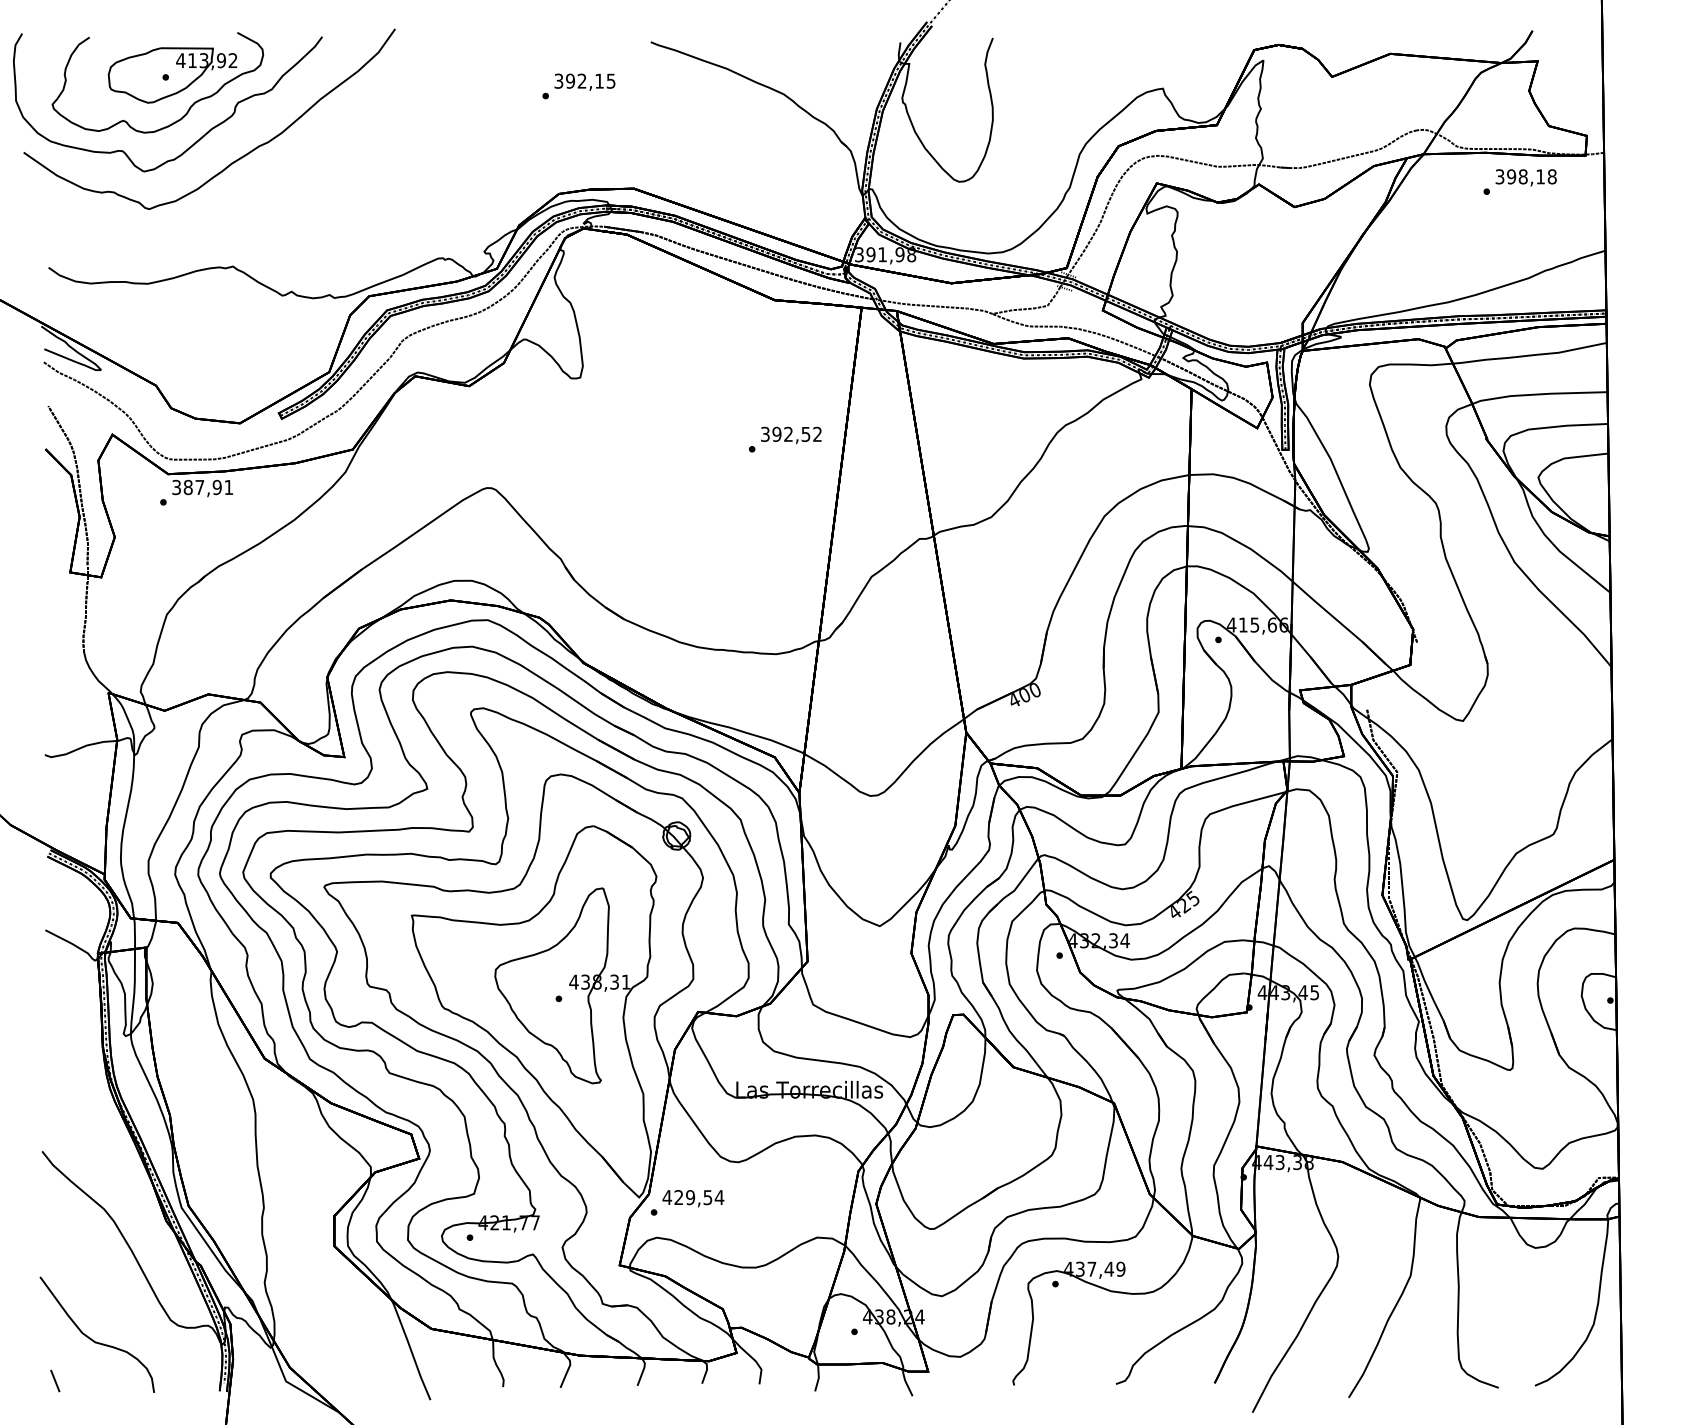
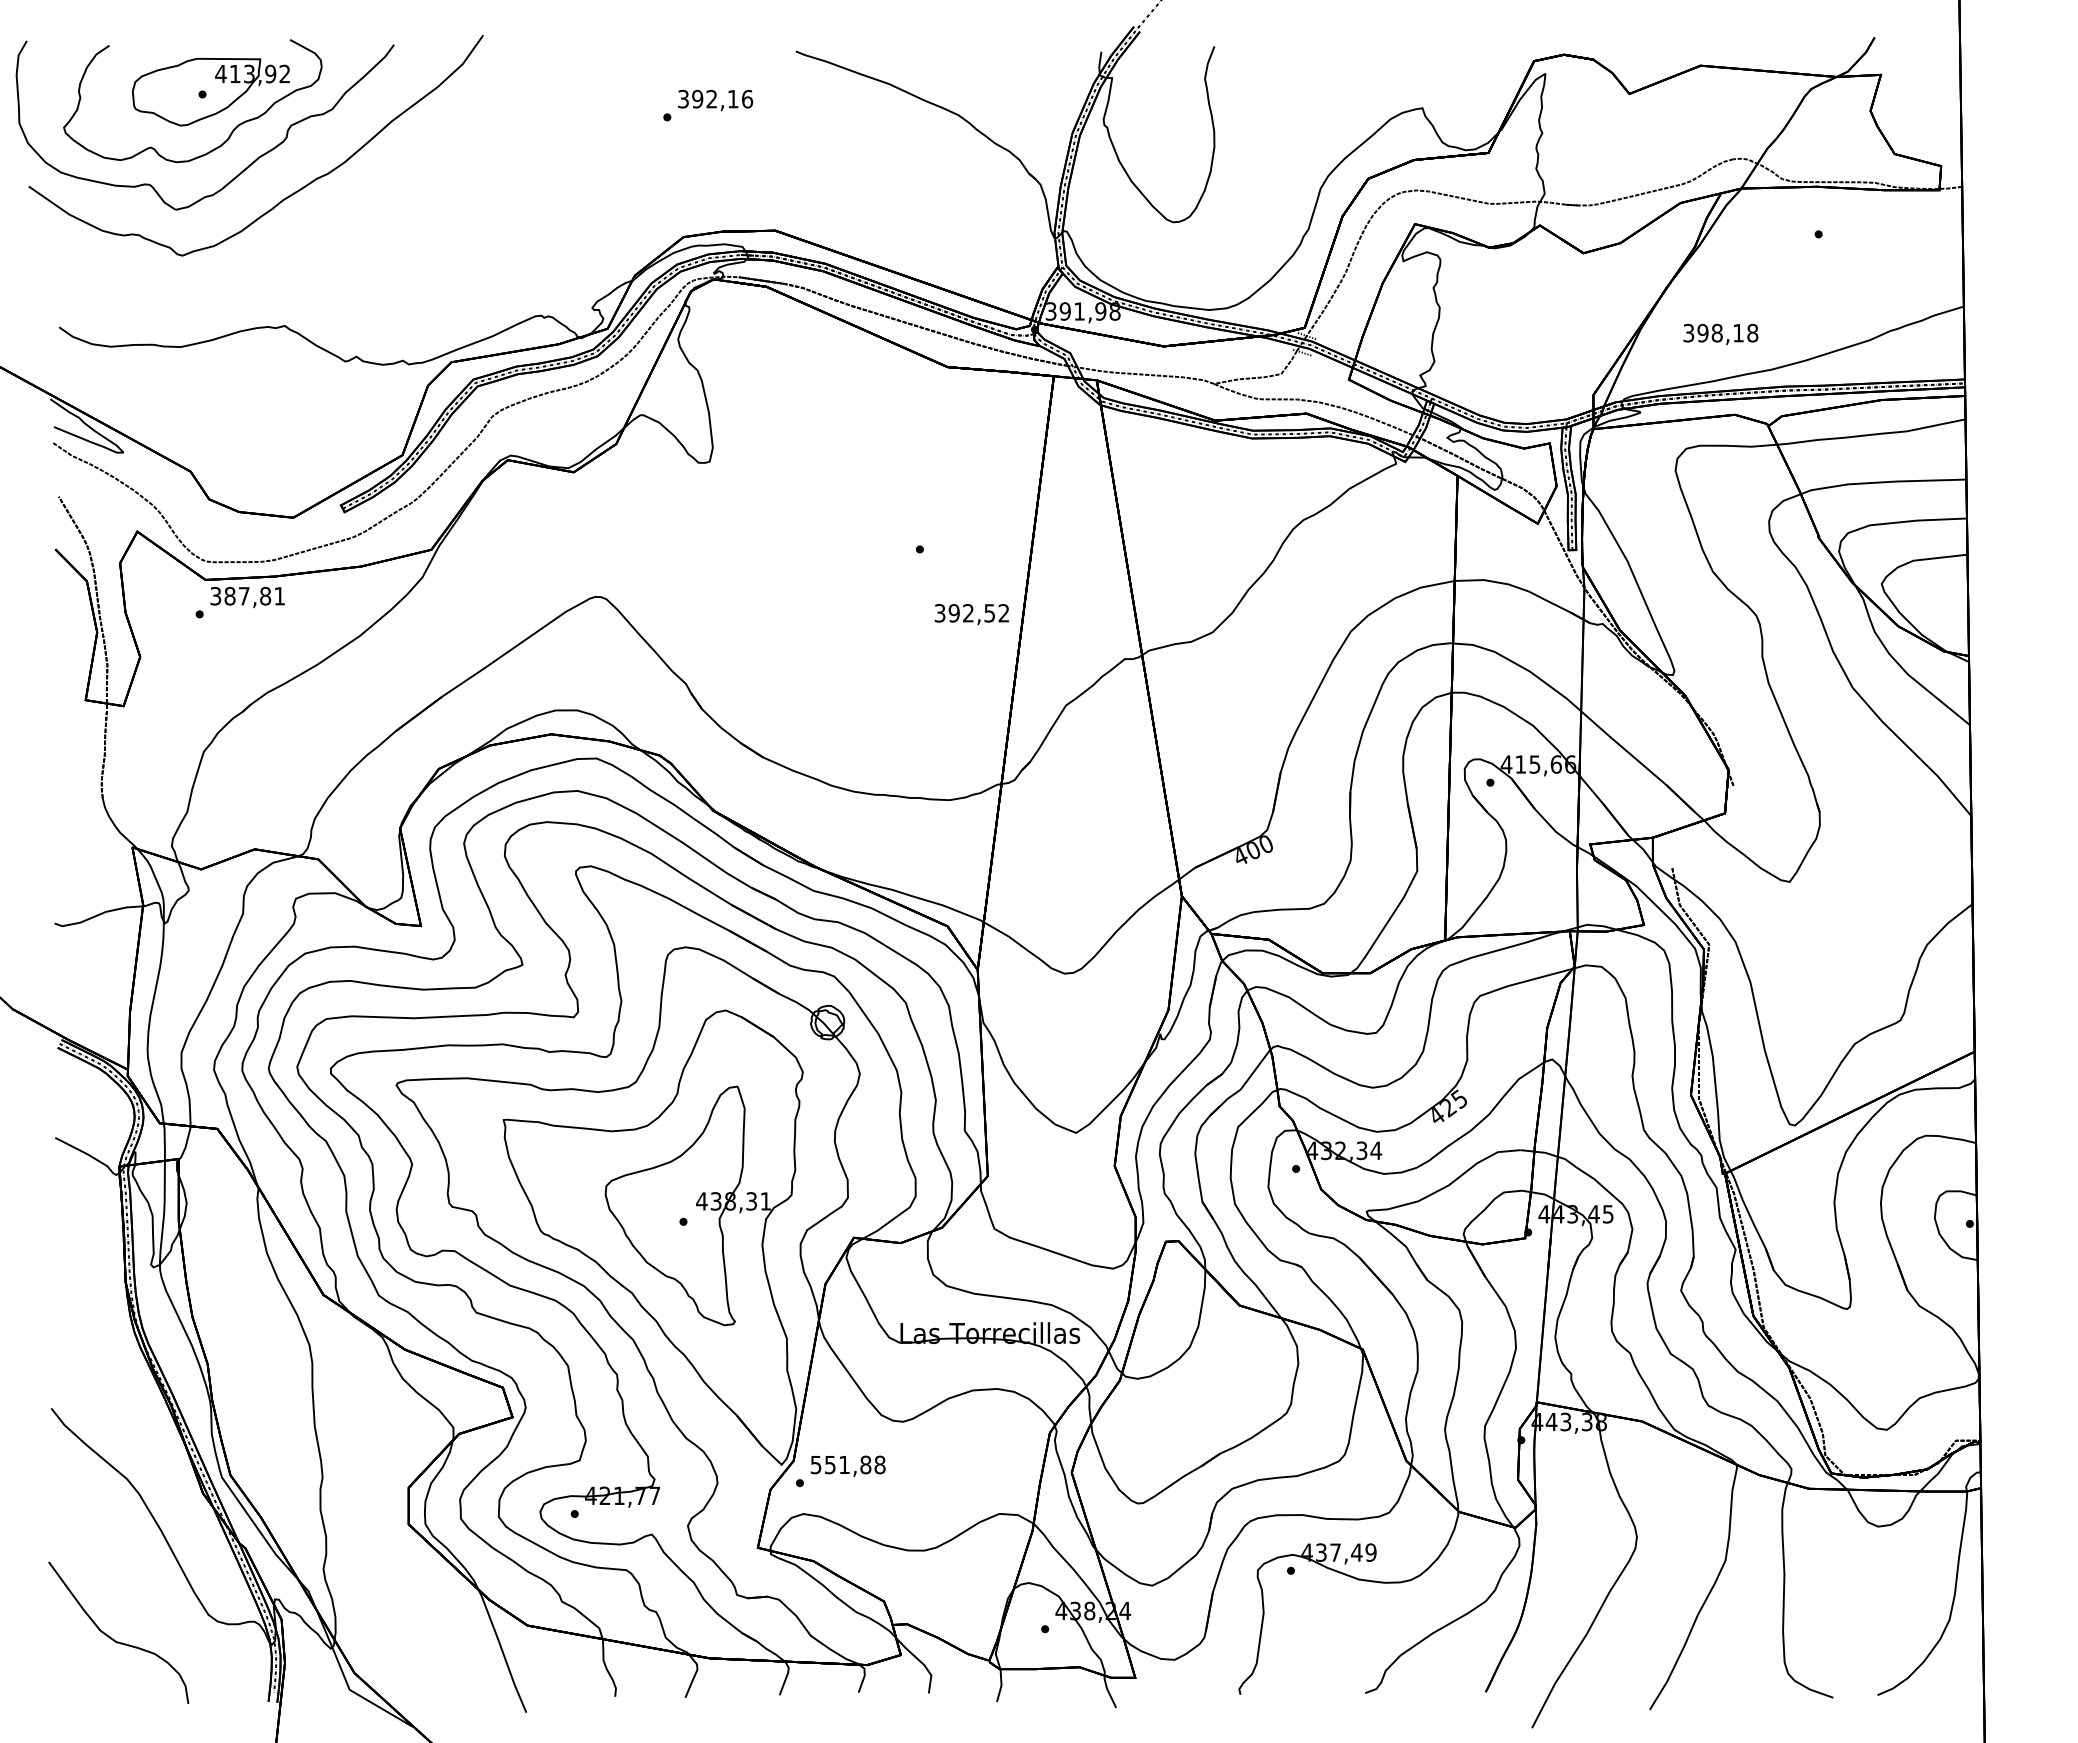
text: (611, 80) -> (747, 98), 392,15 -> 392,16
text: (1525, 177) -> (1720, 334), moved
text: (791, 435) -> (971, 614), moved
text: (217, 487) -> (265, 596), 387,91 -> 387,81
text: (692, 1197) -> (847, 1464), 429,54 -> 551,88
line: (55, 1380) -> (67, 1688), removed

